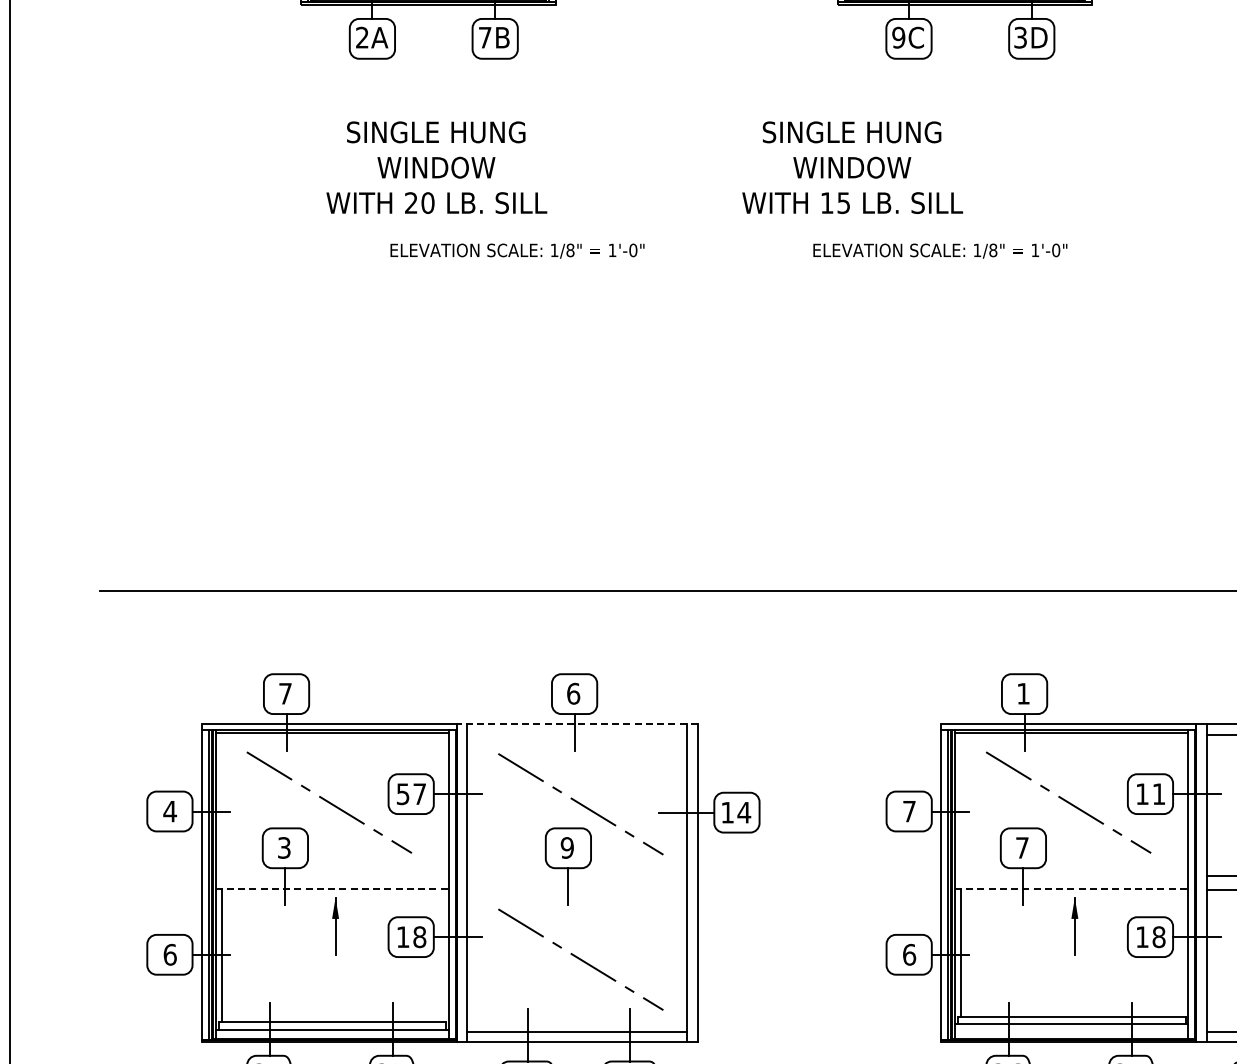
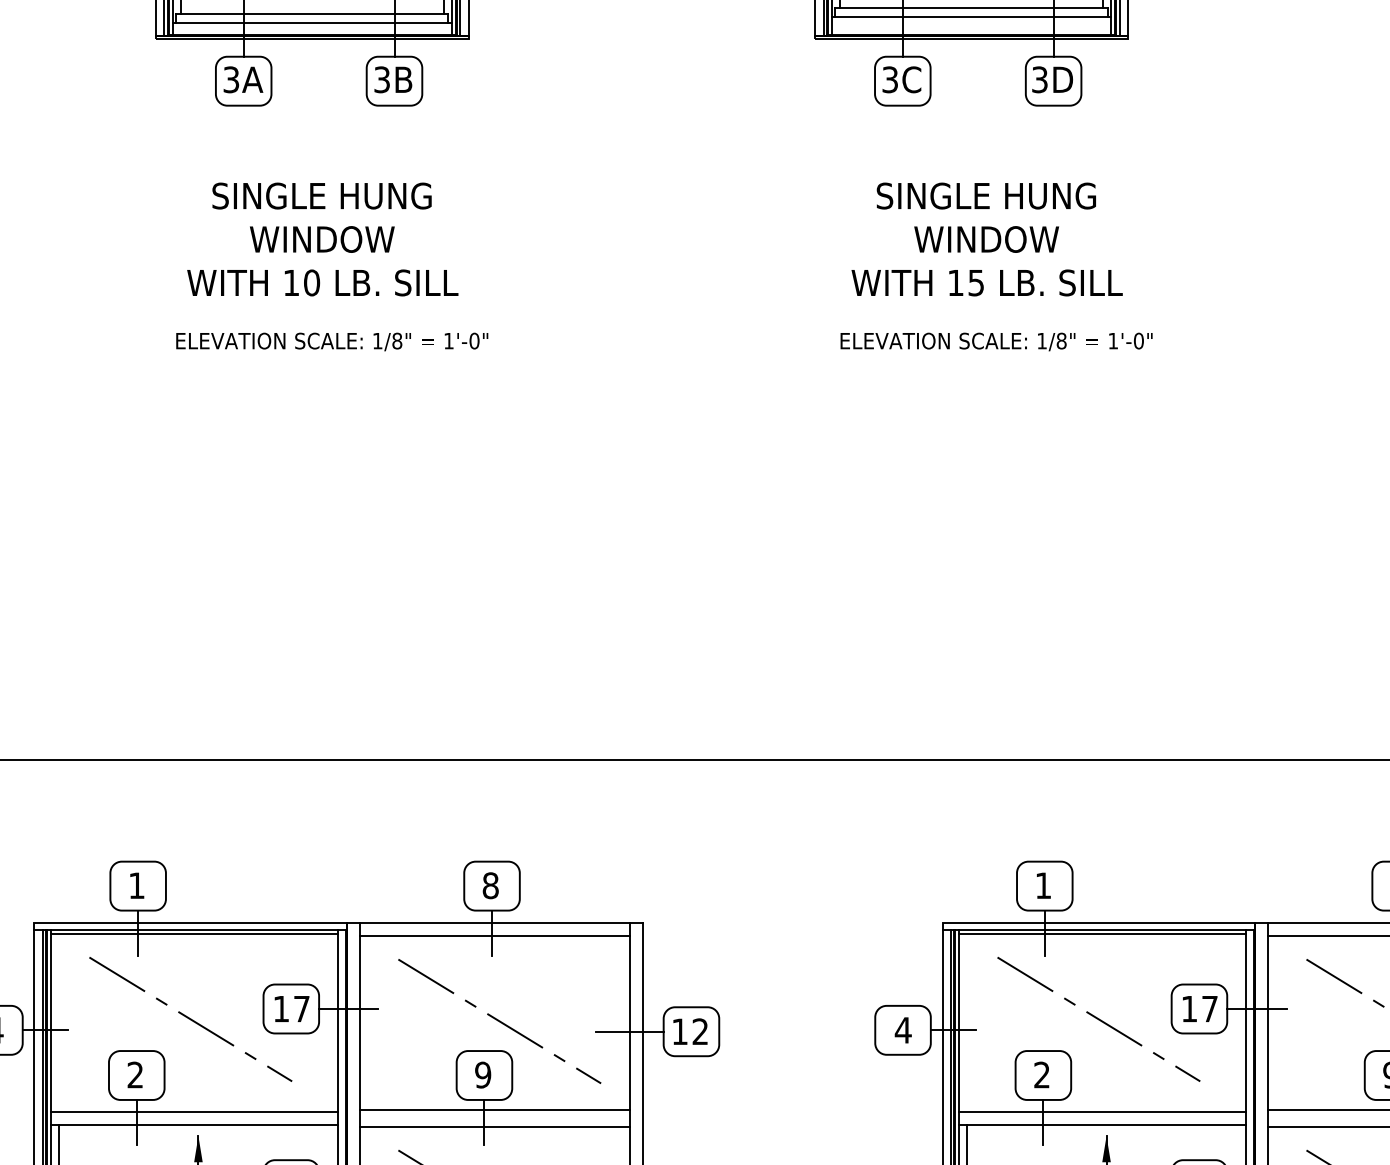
text: (362, 37) -> (231, 79), 2A -> 3A
text: (485, 37) -> (382, 79), 7B -> 3B
text: (898, 37) -> (889, 79), 9C -> 3C
text: (852, 167) -> (986, 239), moved
text: (411, 202) -> (291, 282), 20 -> 10
text: (517, 250) -> (332, 341), moved
text: (940, 250) -> (996, 341), moved
text: (285, 693) -> (136, 885), 7 -> 1
text: (573, 693) -> (490, 885), 6 -> 8
line: (577, 724) -> (495, 923), dashed -> solid
line: (577, 734) -> (495, 935), added
text: (1159, 793) -> (1210, 1008), 11 -> 17
text: (402, 794) -> (280, 1009), 57 -> 17
text: (909, 811) -> (903, 1030), 7 -> 4
text: (744, 812) -> (700, 1031), 14 -> 12
text: (284, 847) -> (135, 1074), 3 -> 2
text: (1022, 847) -> (1042, 1074), 7 -> 2
line: (577, 876) -> (495, 1110), added
line: (332, 877) -> (194, 1111), added
line: (1071, 877) -> (1102, 1111), added
line: (332, 888) -> (194, 1124), dashed -> solid
line: (1071, 888) -> (1102, 1124), dashed -> solid
line: (577, 890) -> (495, 1127), added

